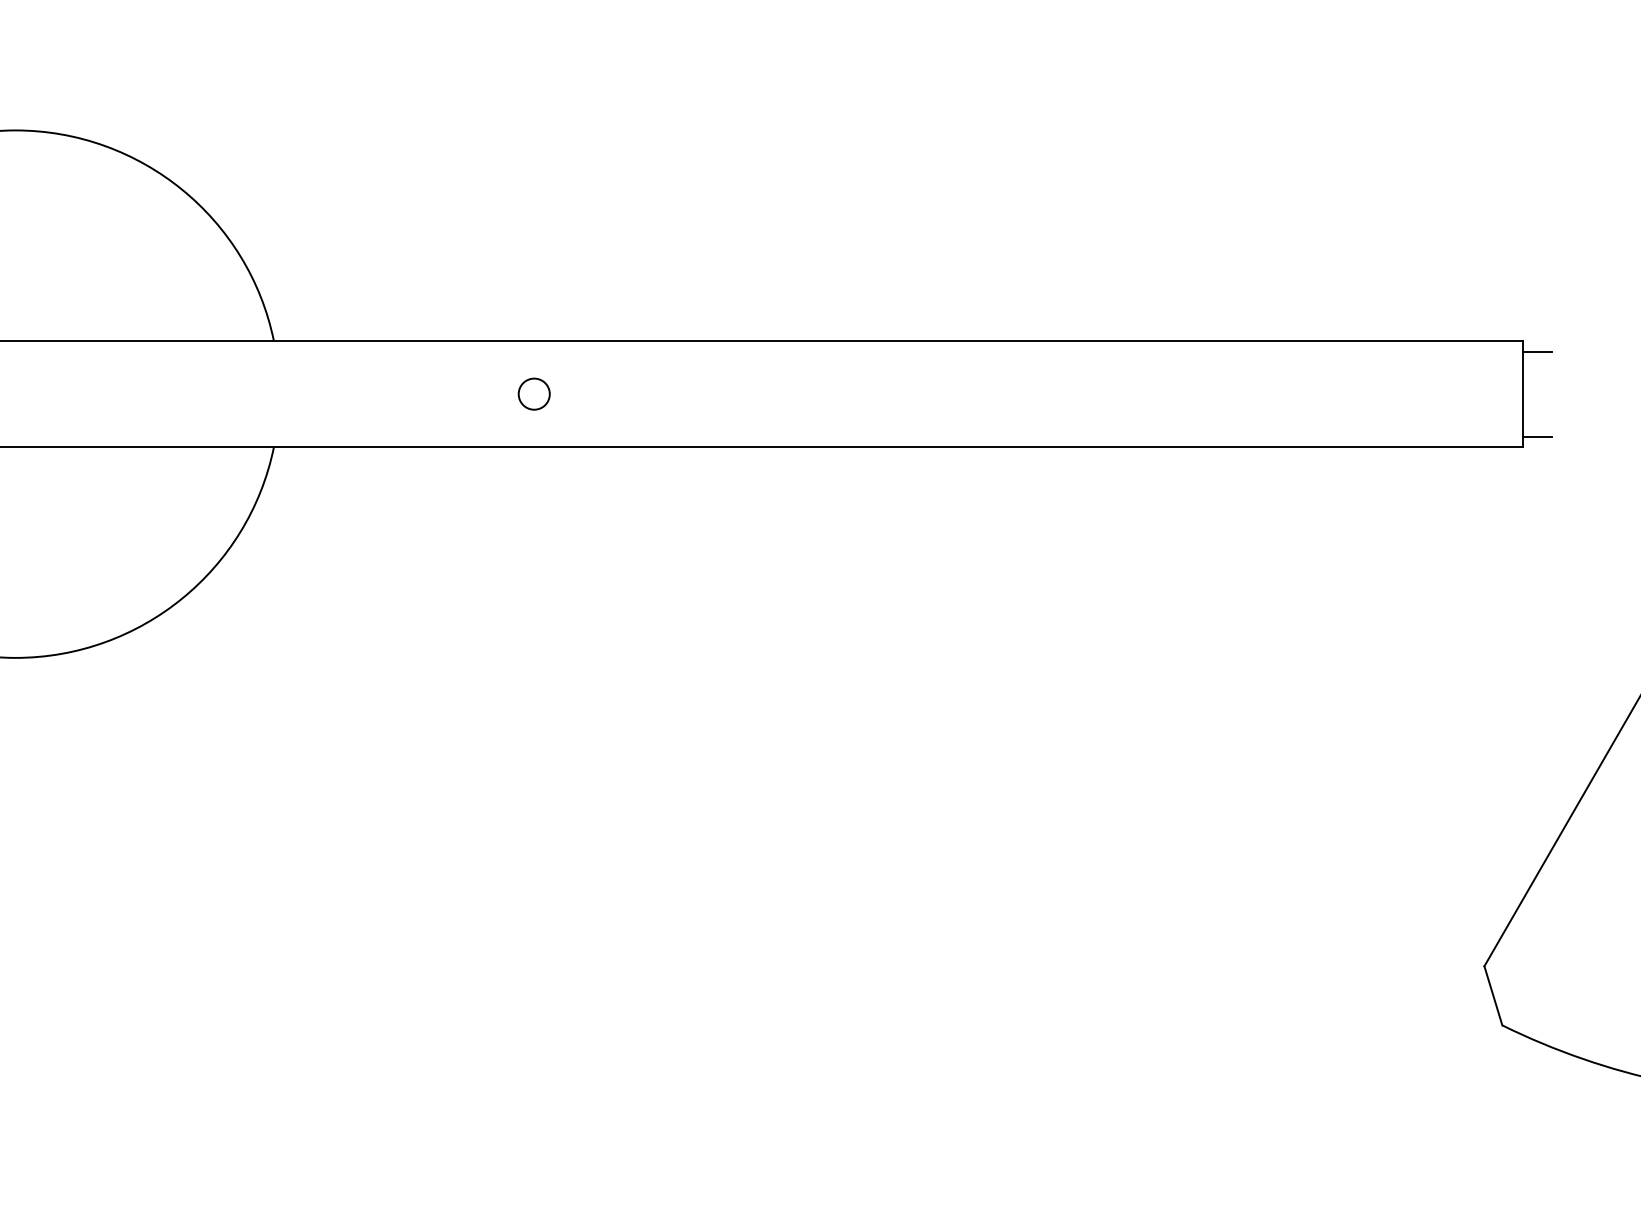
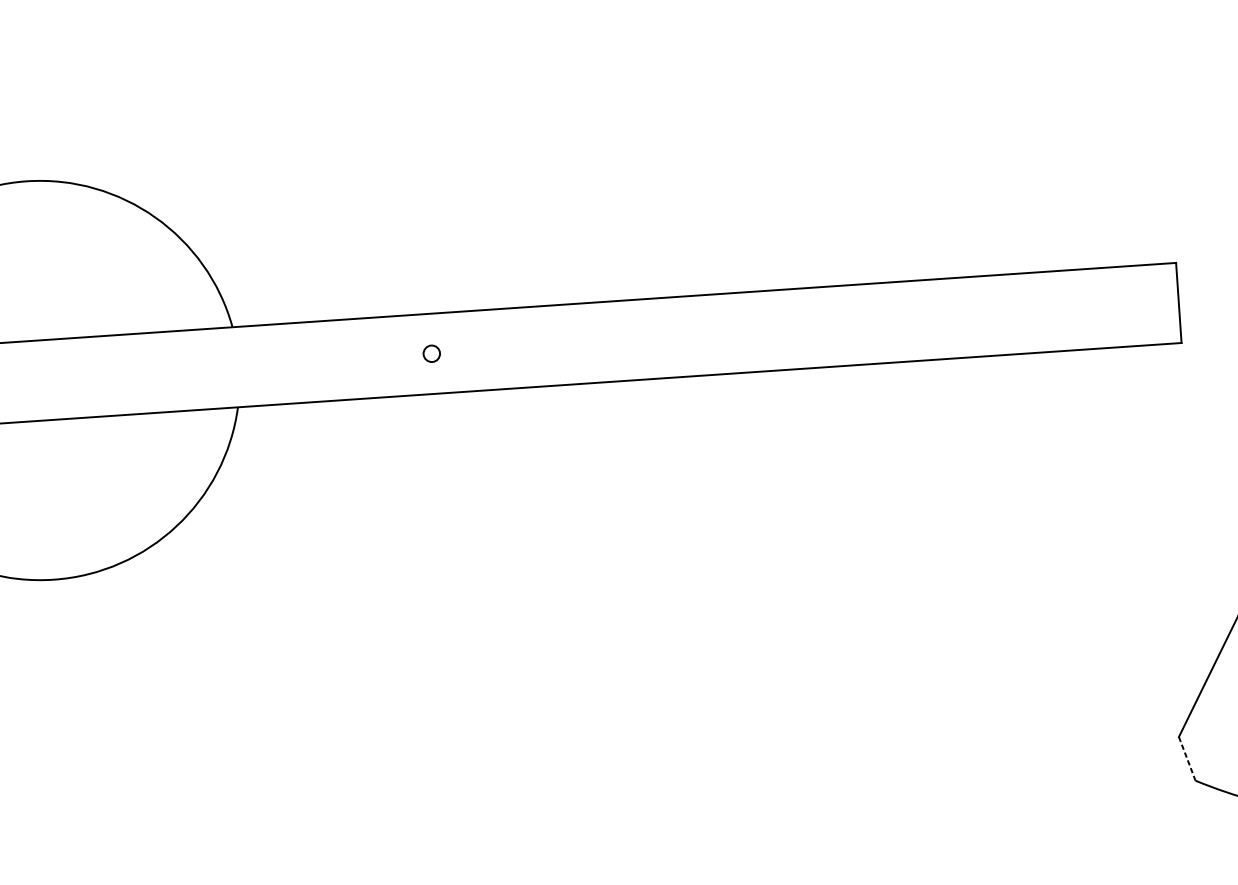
line: (1537, 351) -> (1187, 269), removed
circle: (533, 393) -> (431, 353), size x0.7
line: (1537, 436) -> (1191, 334), removed
line: (1493, 995) -> (1187, 758), solid -> dashed

